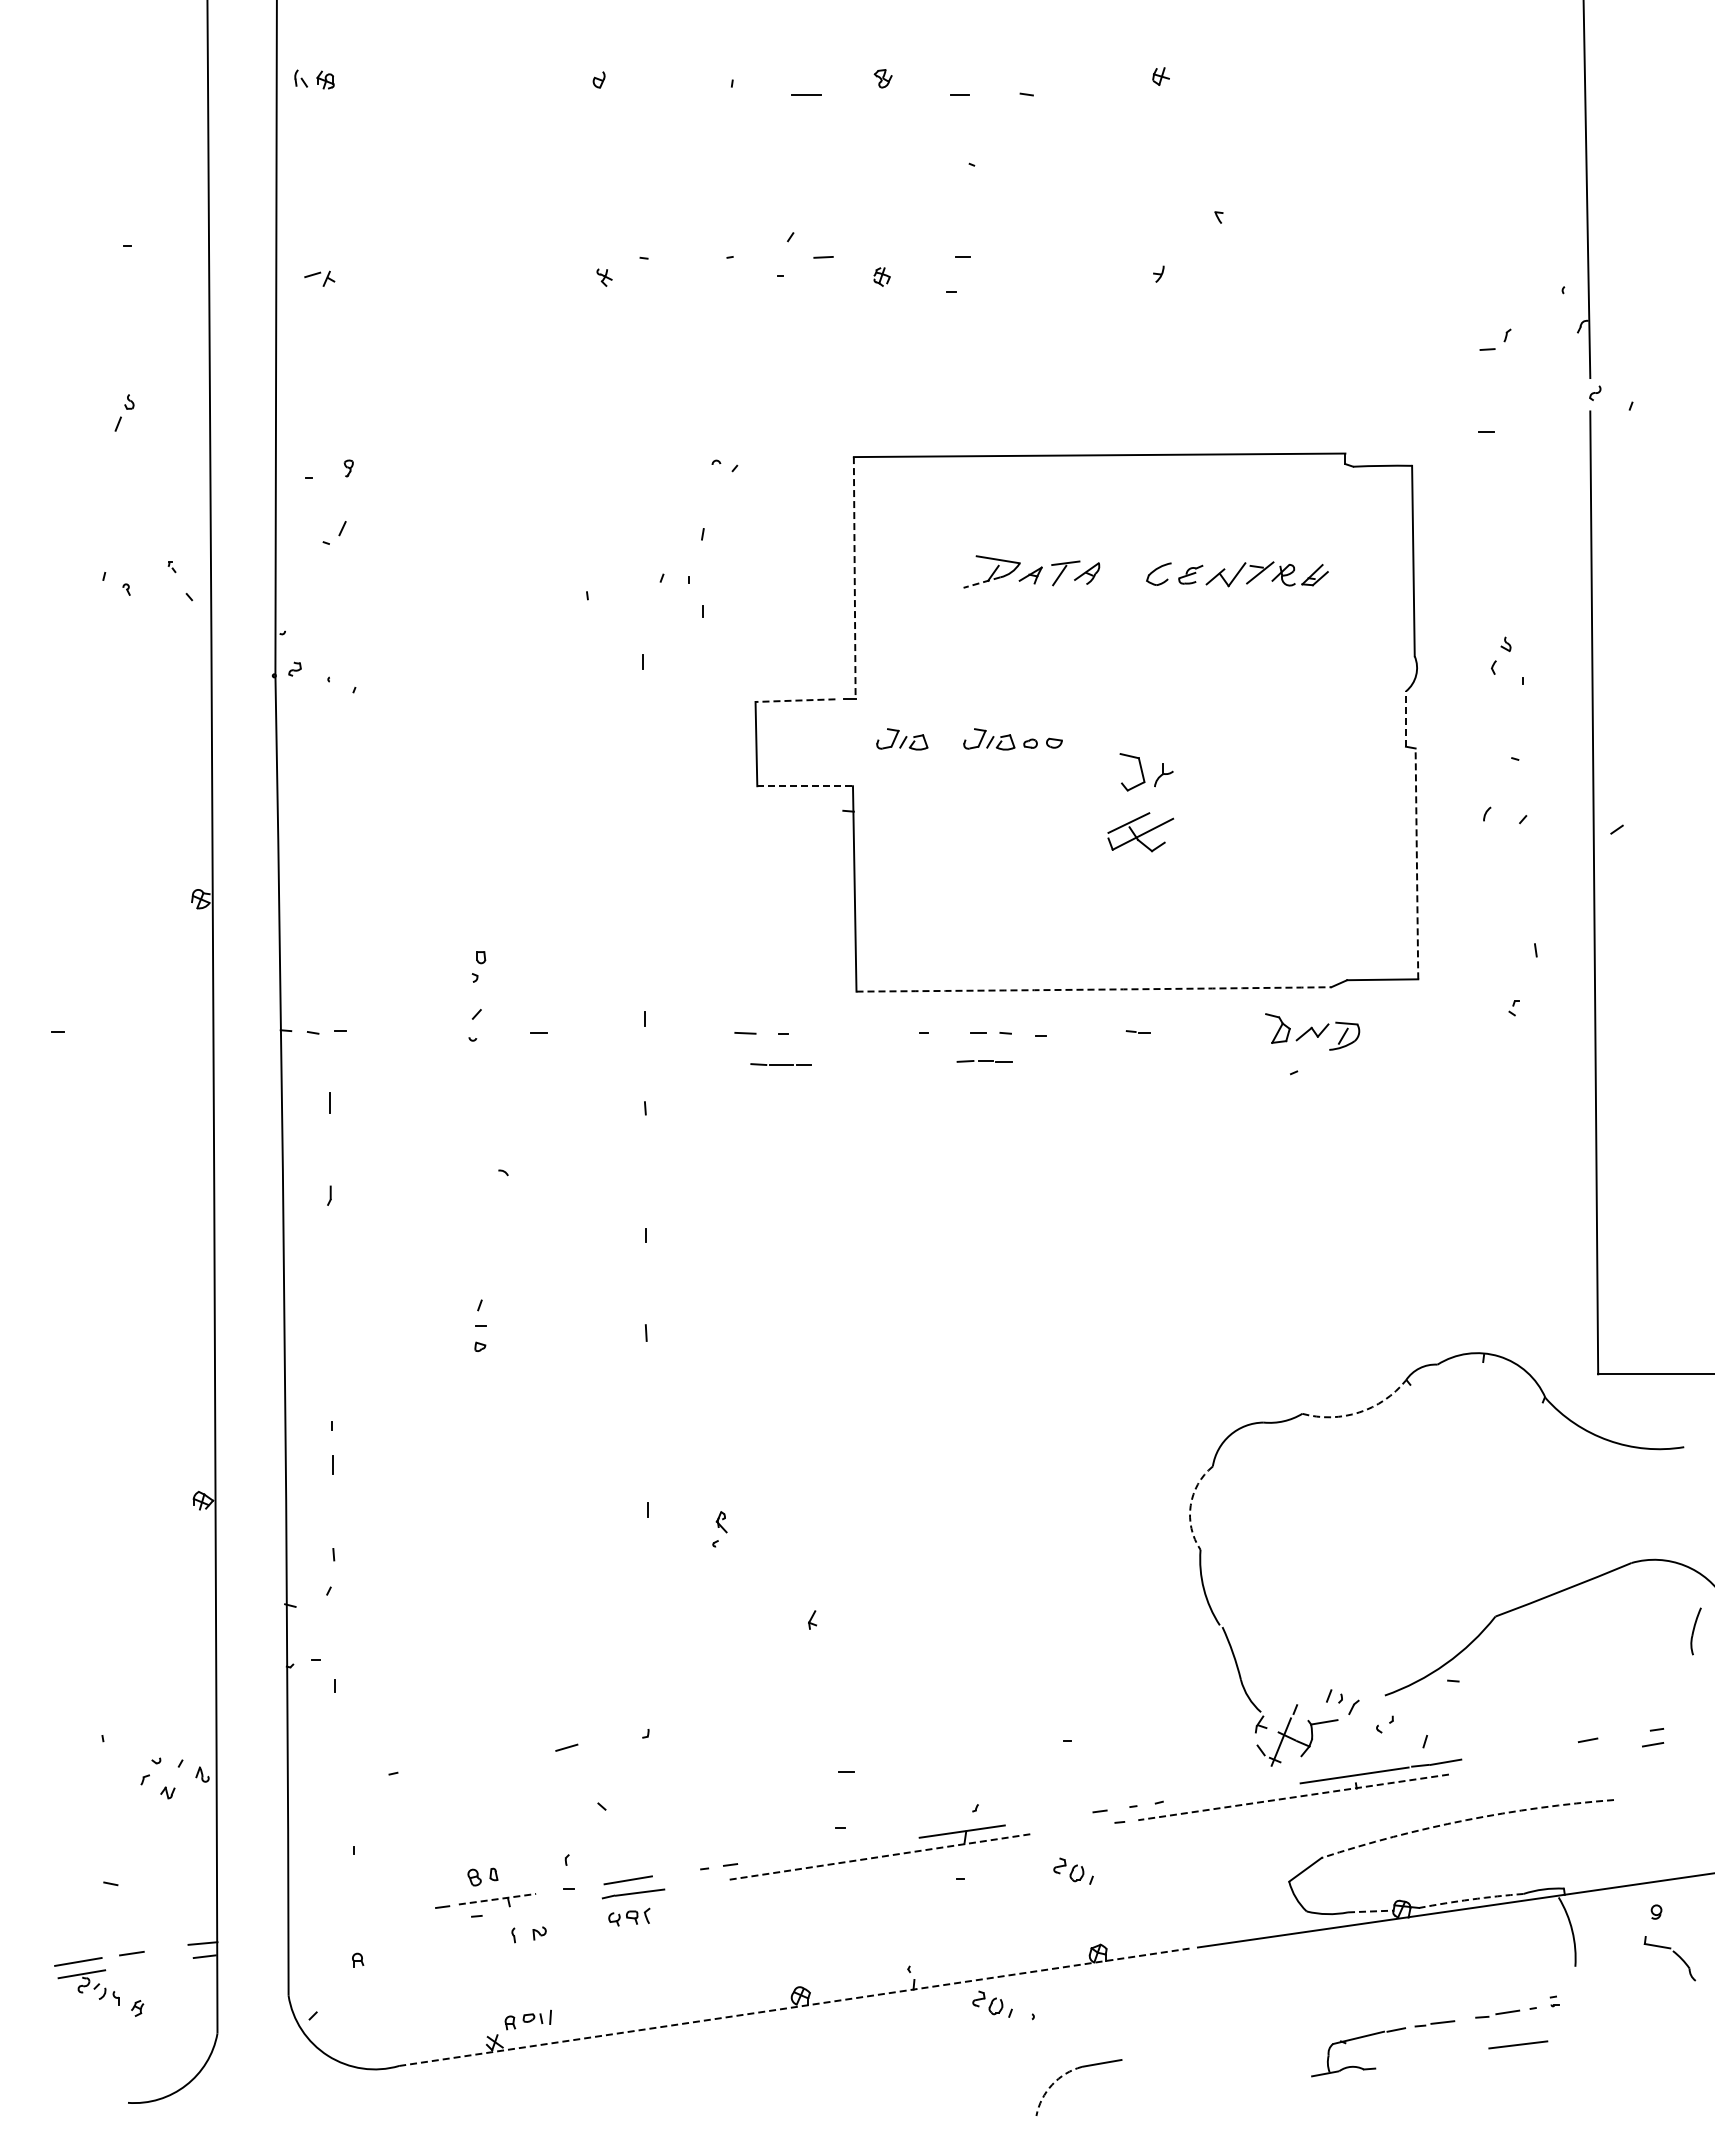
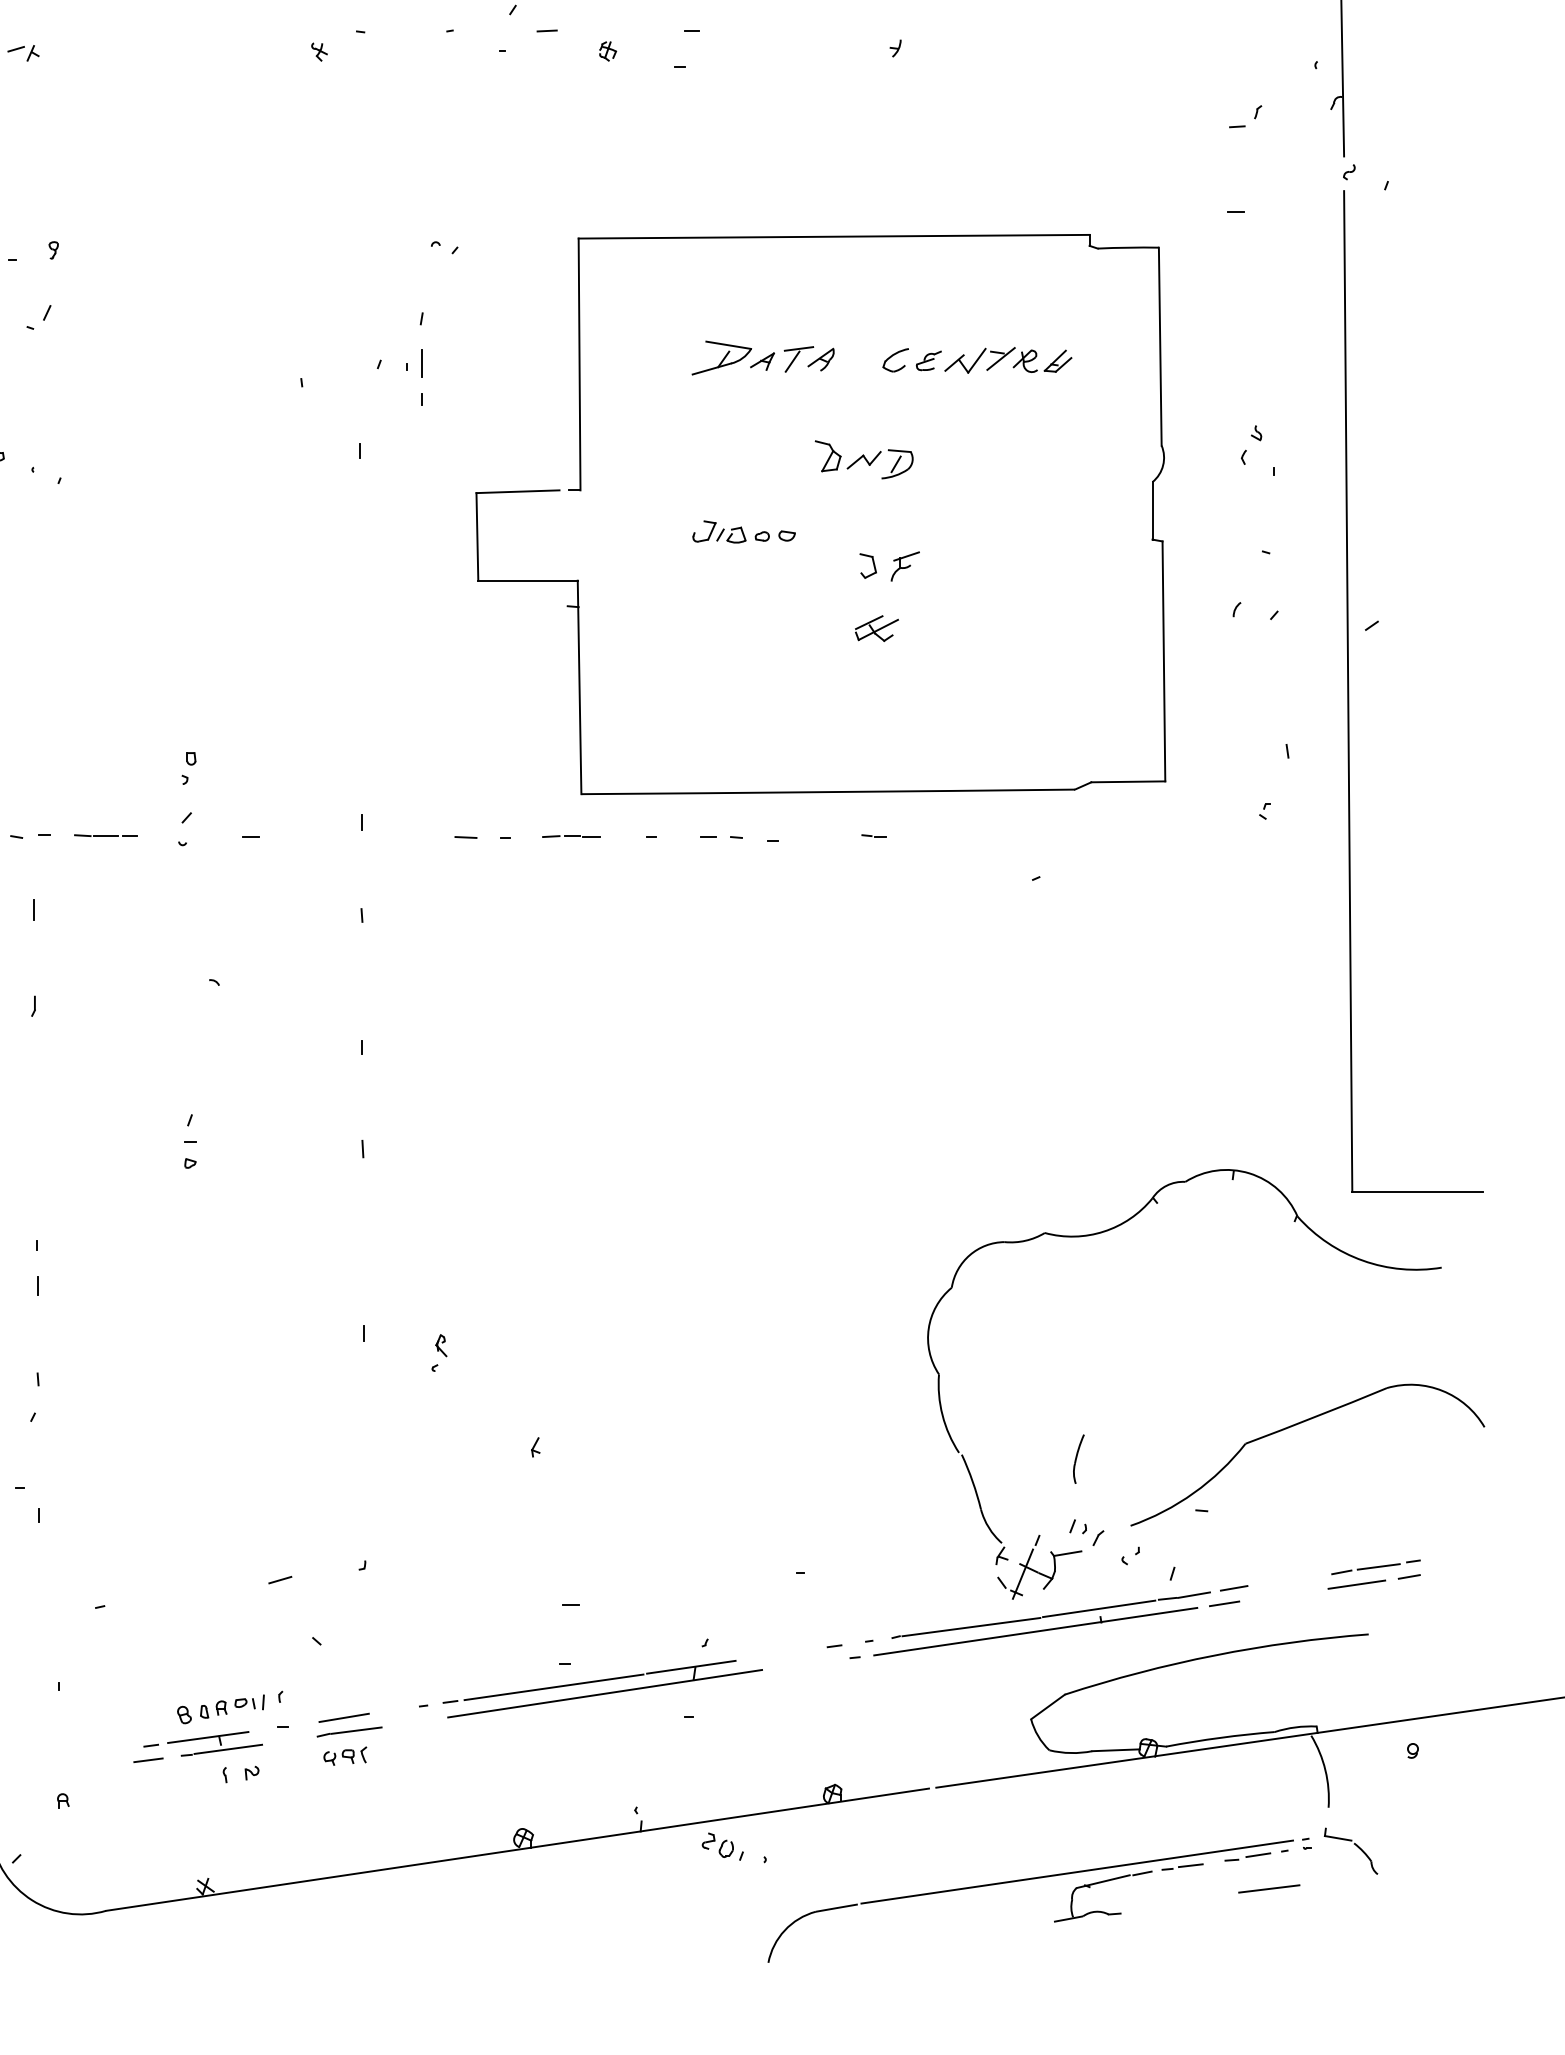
line: (702, 577) -> (421, 363), added
line: (854, 578) -> (579, 364), dashed -> solid
line: (981, 582) -> (711, 368), dashed -> solid
line: (795, 700) -> (518, 491), dashed -> solid
line: (1405, 719) -> (1152, 511), dashed -> solid
part: (902, 739) -> (629, 532), removed
line: (1169, 762) -> (906, 556), added
part: (1132, 771) -> (868, 565), size x0.62
line: (805, 786) -> (528, 580), dashed -> solid
part: (1140, 832) -> (876, 628), size x0.62
line: (1416, 863) -> (1163, 660), dashed -> solid
arc: (1093, 989) -> (827, 791), dashed -> solid
part: (1312, 1031) -> (864, 459), moved
line: (984, 1061) -> (571, 836), moved
line: (780, 1064) -> (105, 835), moved
arc: (1359, 1412) -> (1104, 1231), dashed -> solid
arc: (1190, 1505) -> (928, 1328), dashed -> solid
part: (1695, 1631) -> (1078, 1459), moved
line: (1623, 1734) -> (1378, 1566), added
line: (1602, 1752) -> (1356, 1585), added
line: (1484, 1755) -> (1234, 1588), added
line: (1475, 1770) -> (1224, 1603), added
line: (1231, 1792) -> (971, 1626), added
line: (1293, 1797) -> (1035, 1631), dashed -> solid
arc: (1466, 1820) -> (1215, 1655), dashed -> solid
line: (830, 1850) -> (554, 1686), added
line: (879, 1857) -> (605, 1694), dashed -> solid
part: (1073, 1870) -> (806, 1707), removed
line: (497, 1899) -> (208, 1737), dashed -> solid
arc: (1471, 1899) -> (1220, 1737), dashed -> solid
line: (516, 1910) -> (228, 1749), added
line: (1370, 1911) -> (1115, 1750), dashed -> solid
line: (439, 1920) -> (147, 1759), added
part: (1674, 1953) -> (1355, 1845), moved
line: (795, 2007) -> (518, 1850), dashed -> solid
part: (527, 2019) -> (239, 1704), moved
line: (1333, 2028) -> (1077, 1871), added
arc: (1052, 2084) -> (785, 1930), dashed -> solid

